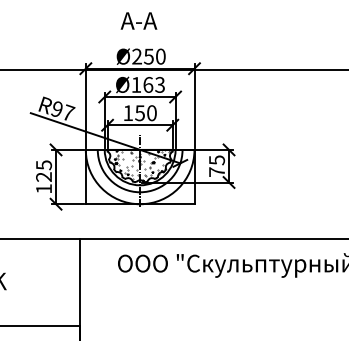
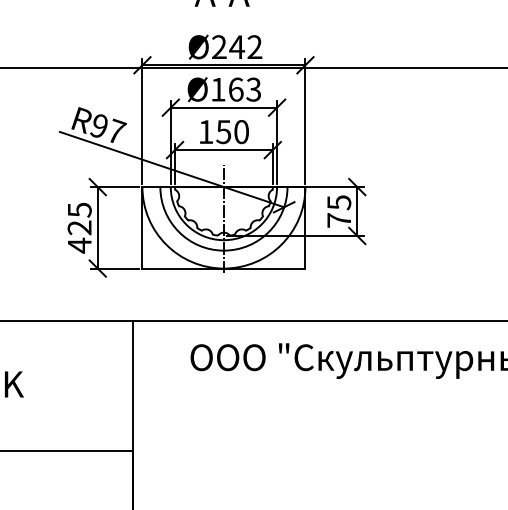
text: (154, 56) -> (245, 46), Ø250 -> Ø242
hatch: (140, 165) -> (224, 210), removed
text: (43, 188) -> (78, 244), 125 -> 425

